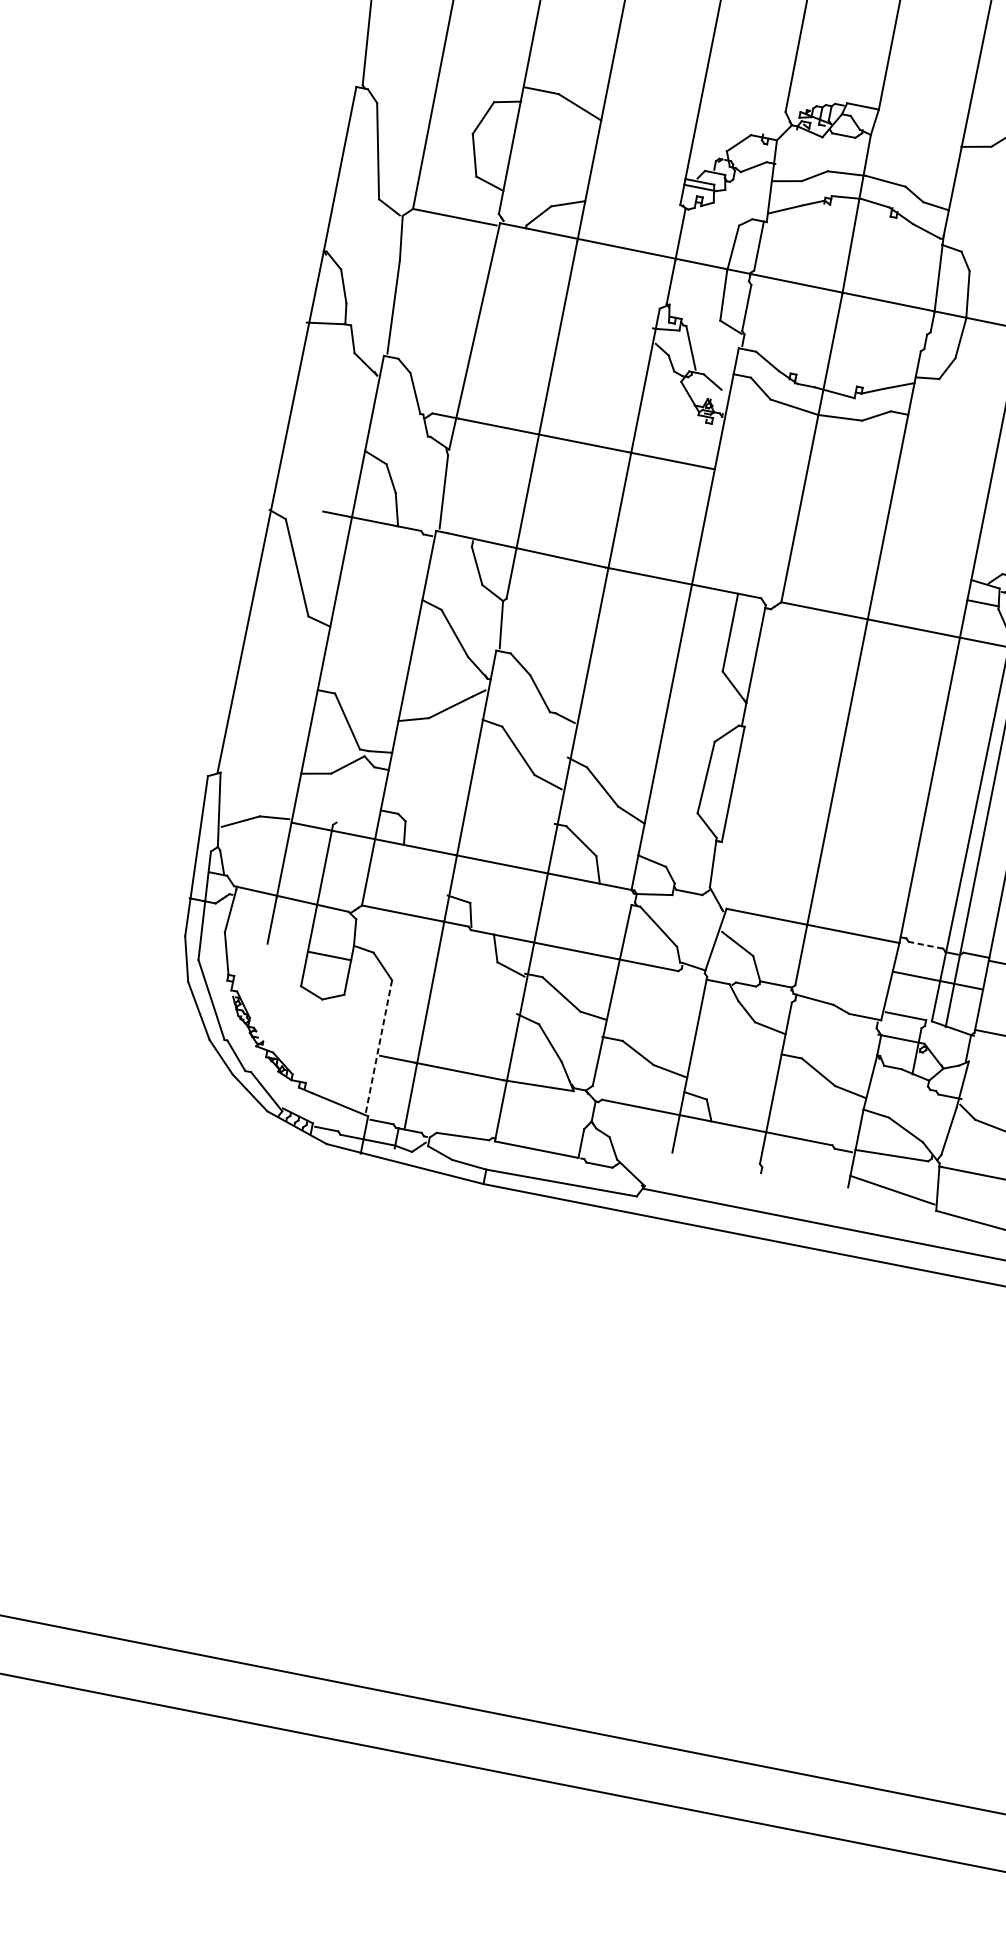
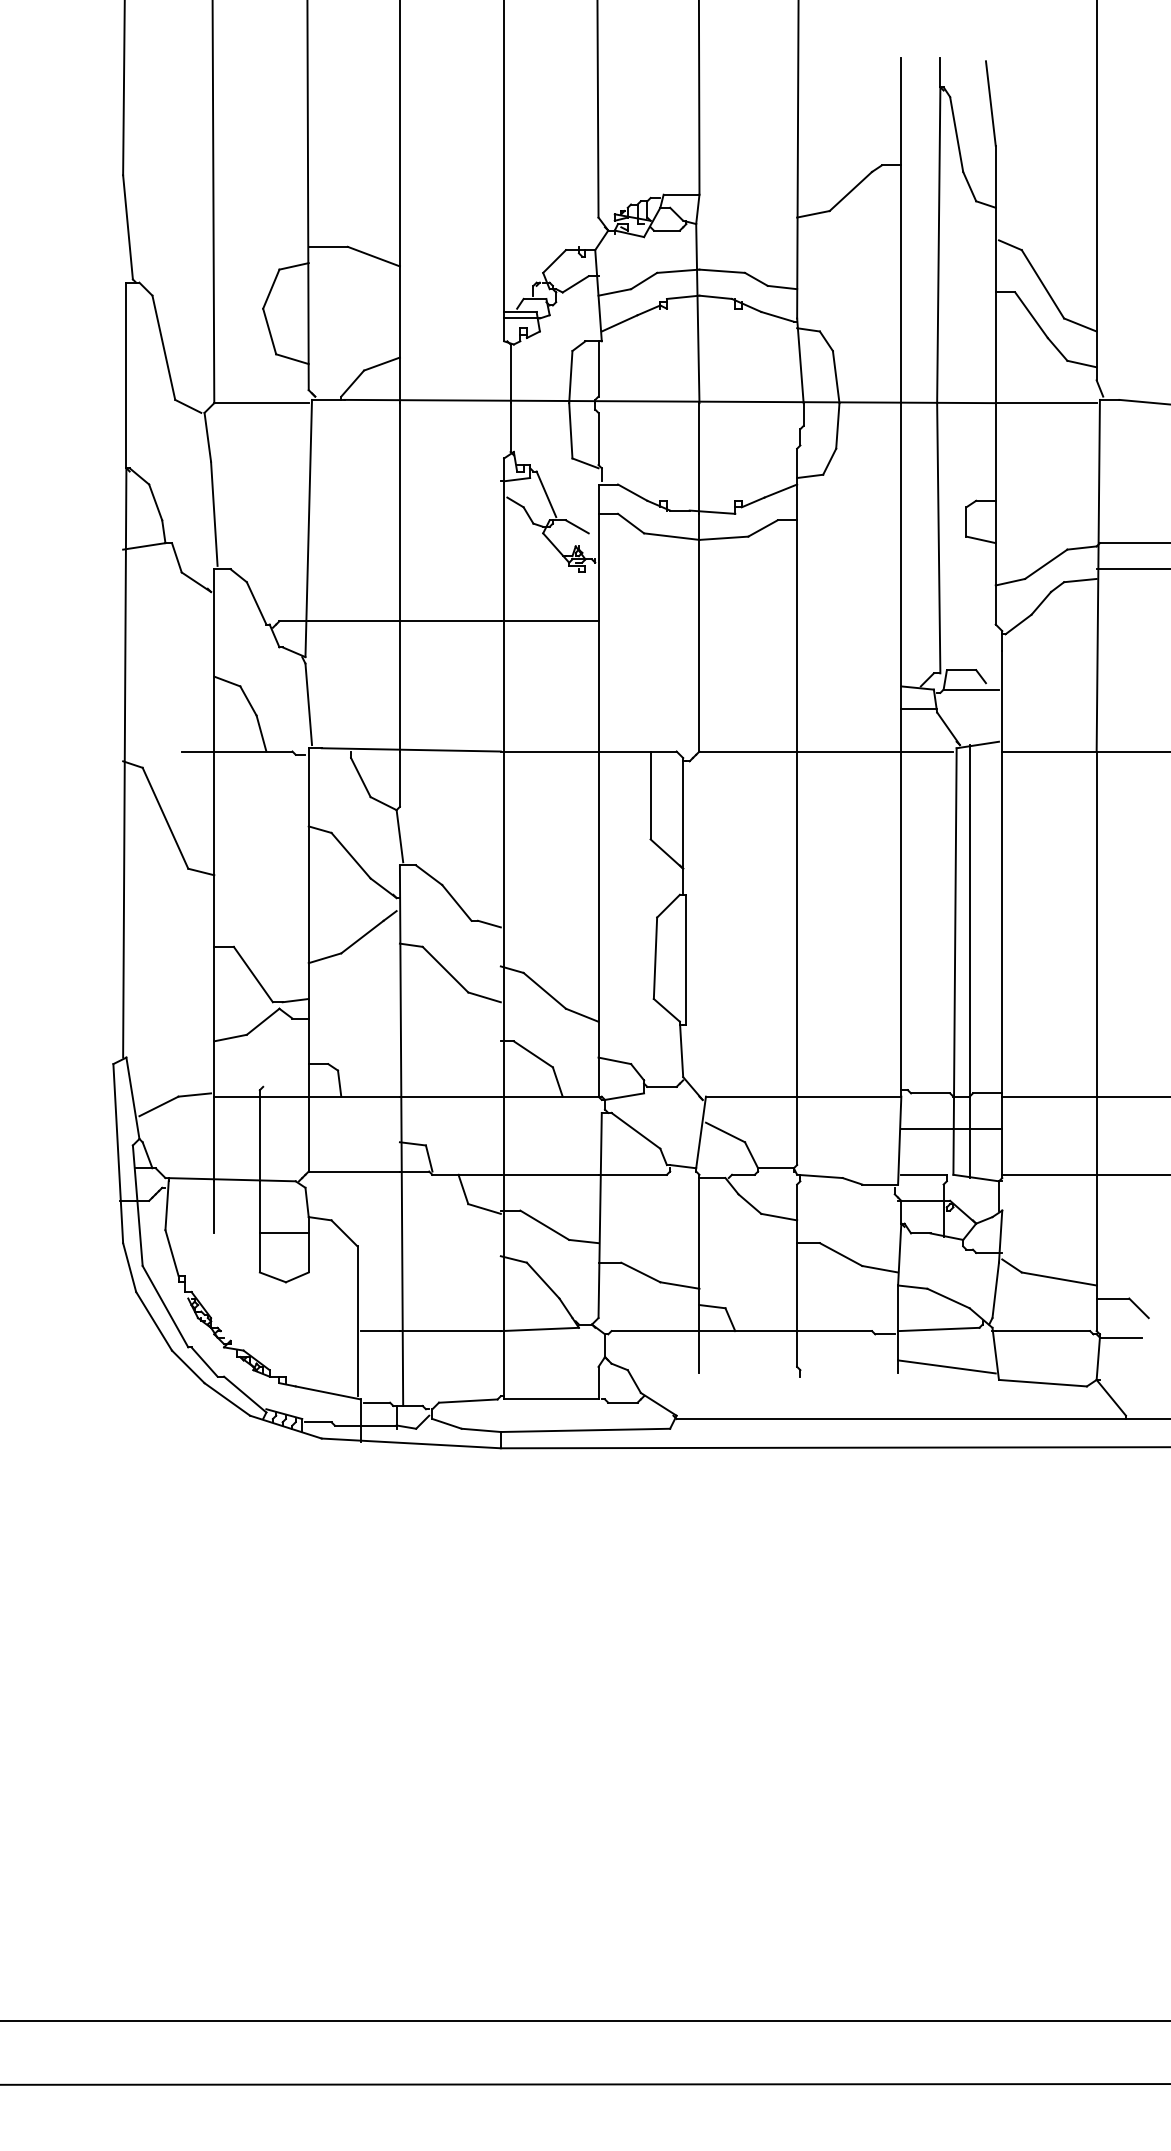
line: (925, 945) -> (930, 1093), dashed -> solid
line: (378, 1046) -> (357, 1321), dashed -> solid

